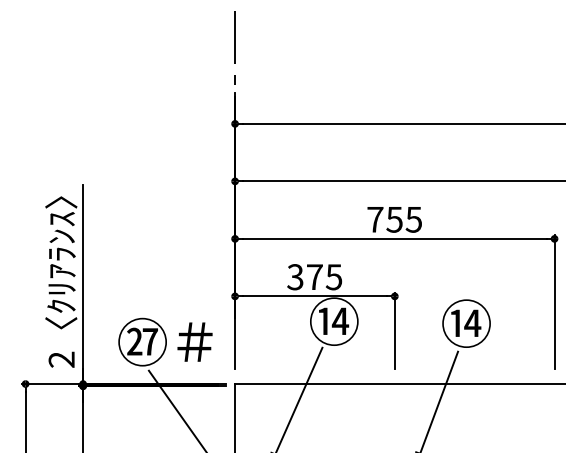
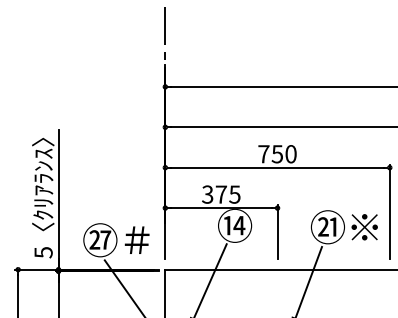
text: (413, 220) -> (290, 154), 755 -> 750
text: (494, 323) -> (347, 227), ⑭ -> ㉑※
text: (61, 359) -> (43, 252), 2 -> 5

